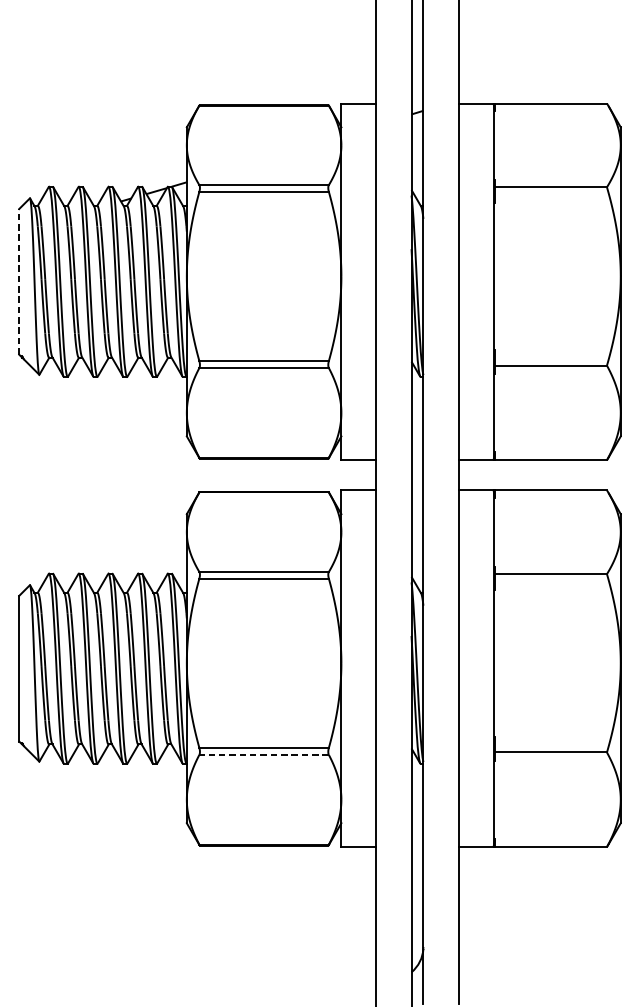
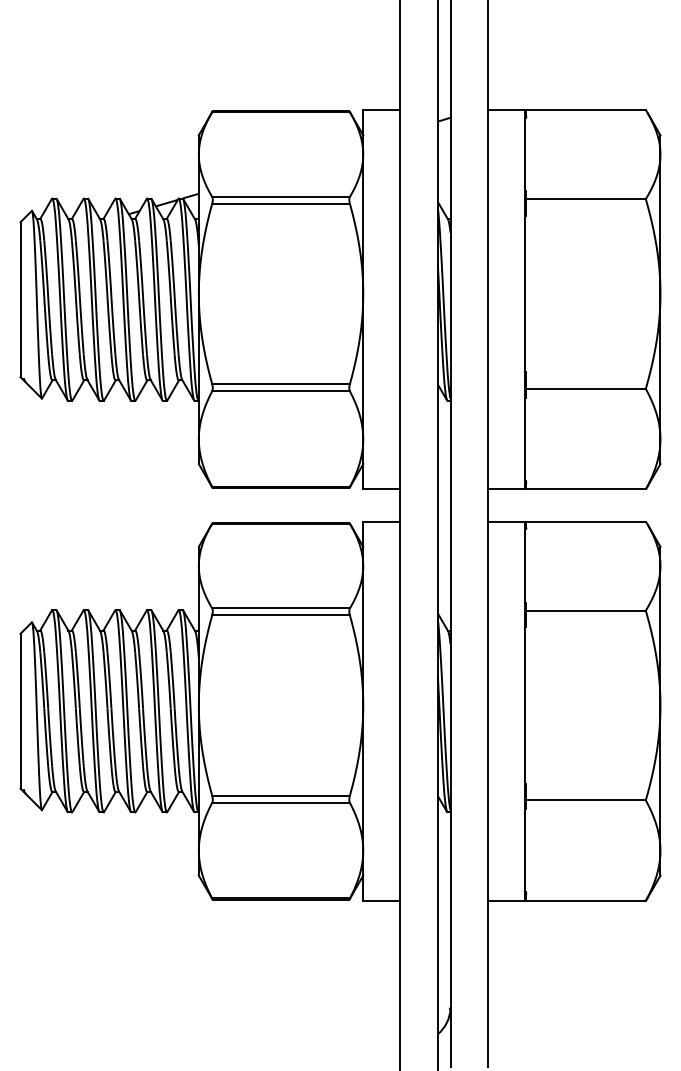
line: (19, 281) -> (20, 299), dashed -> solid
line: (264, 754) -> (281, 802), dashed -> solid

